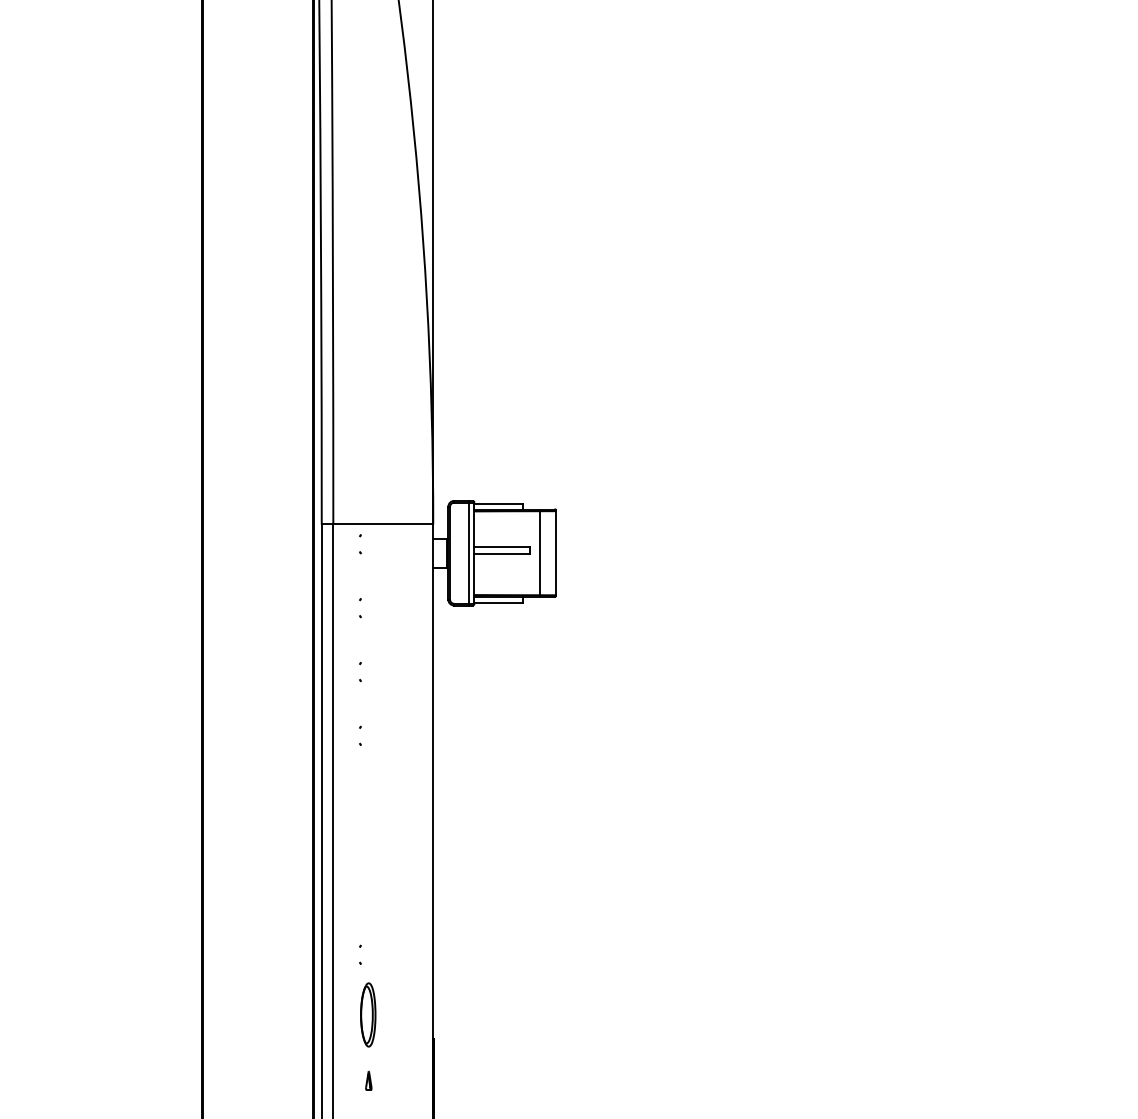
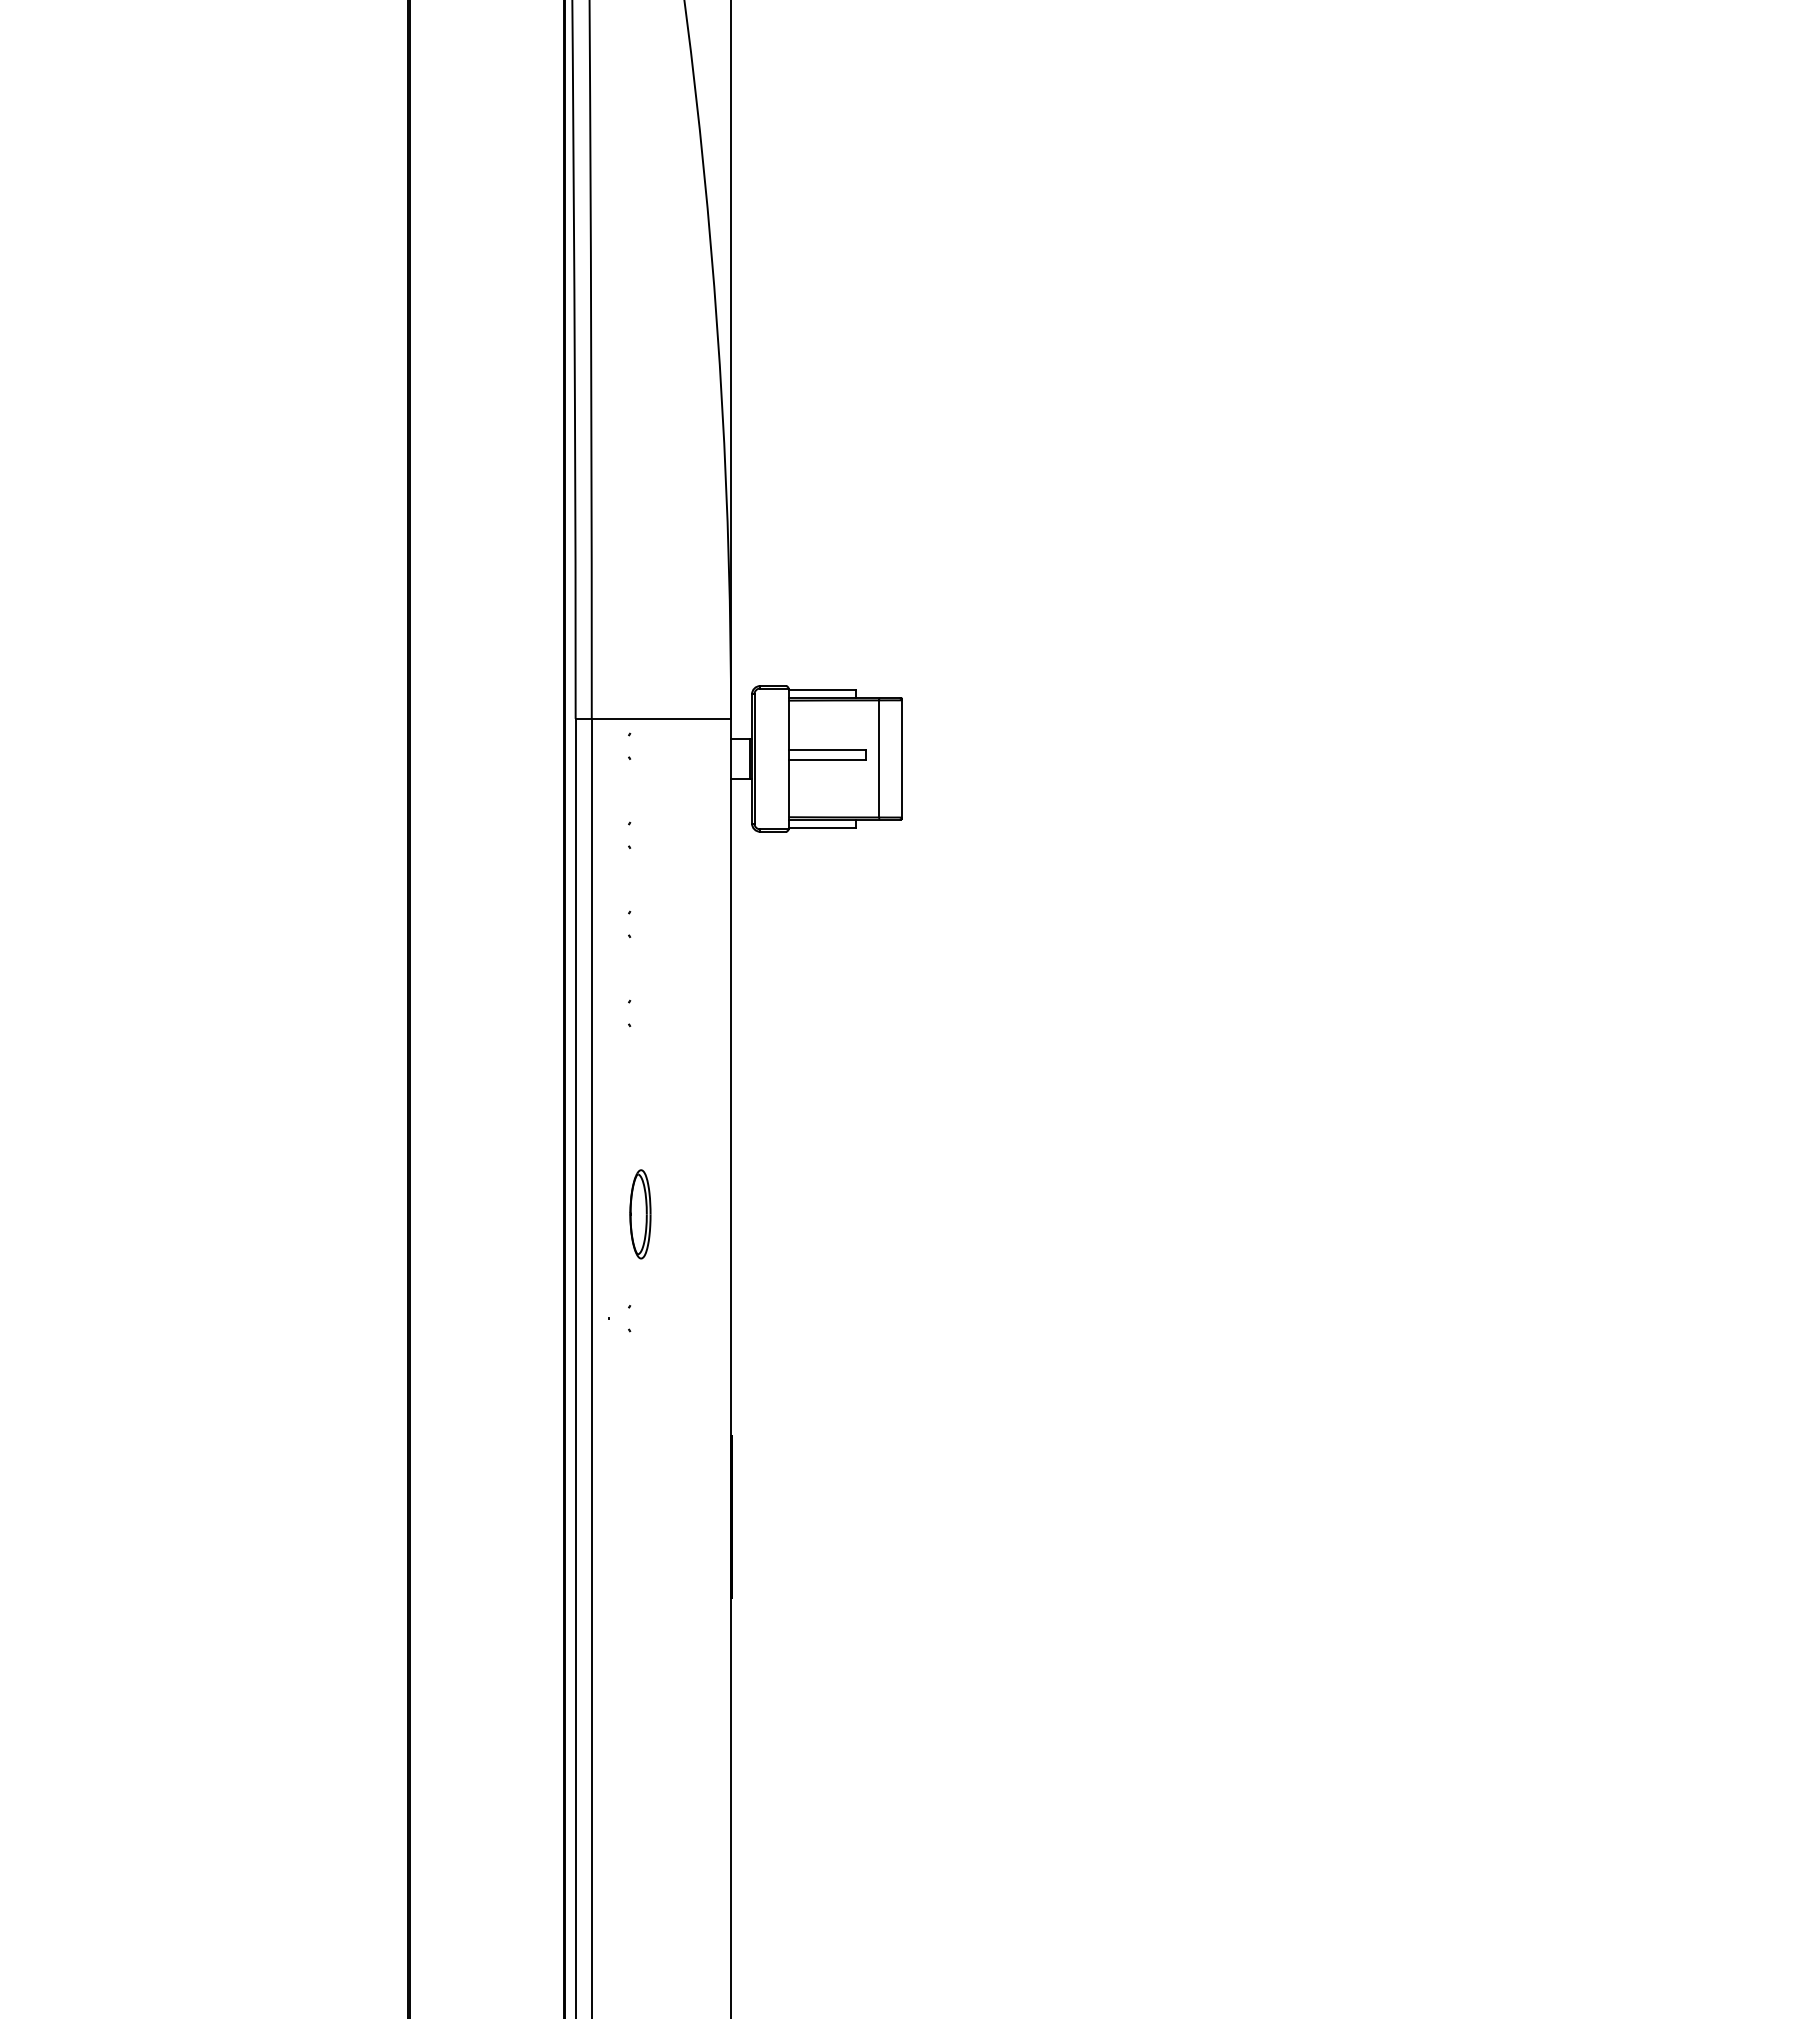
line: (468, 552) -> (780, 758), removed
part: (368, 1015) -> (640, 1214), moved
part: (368, 1080) -> (640, 1493), removed

